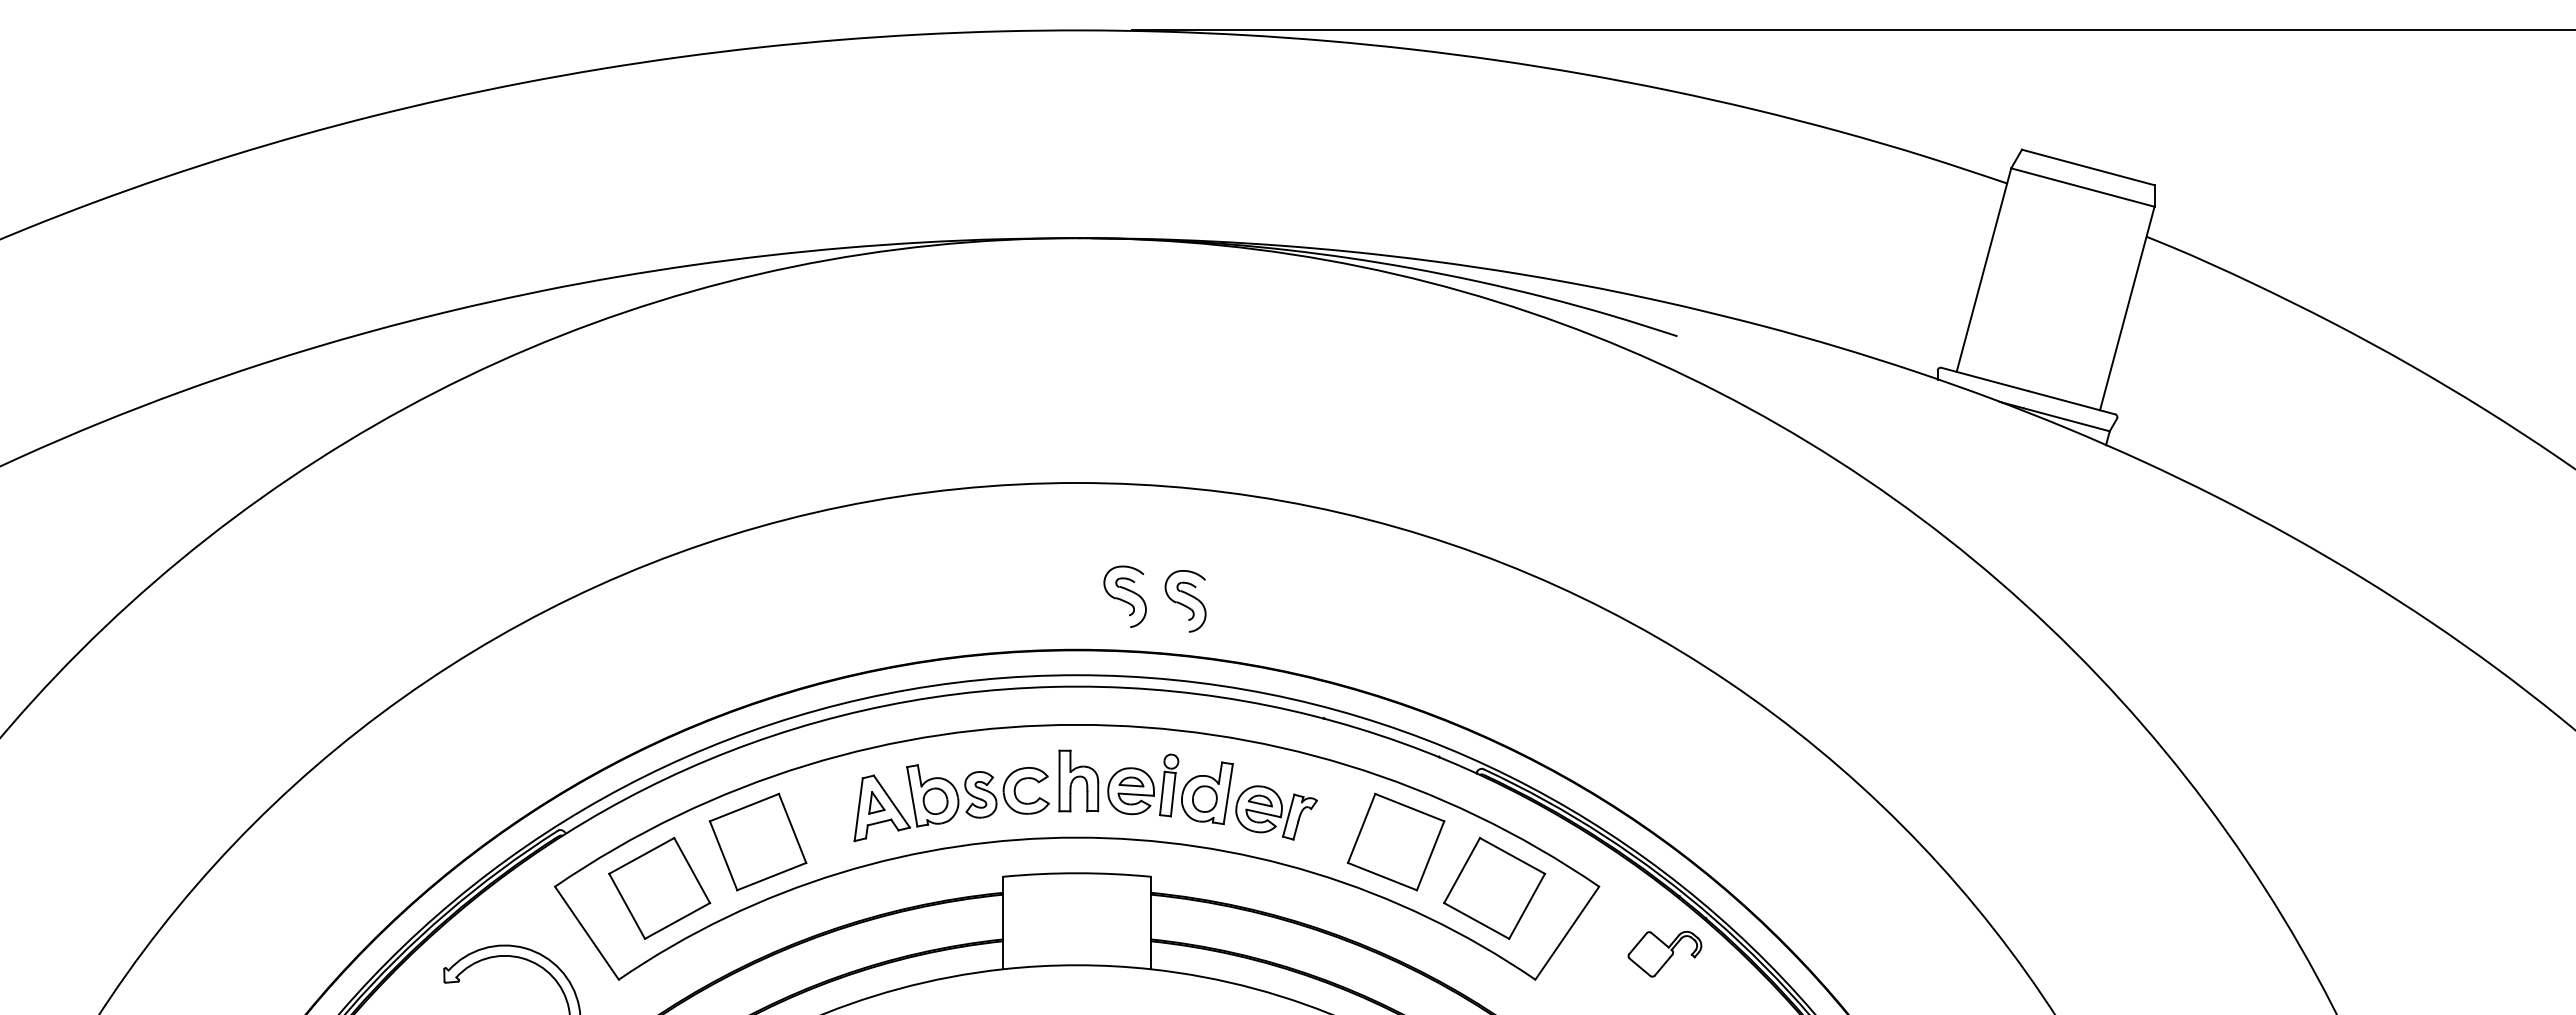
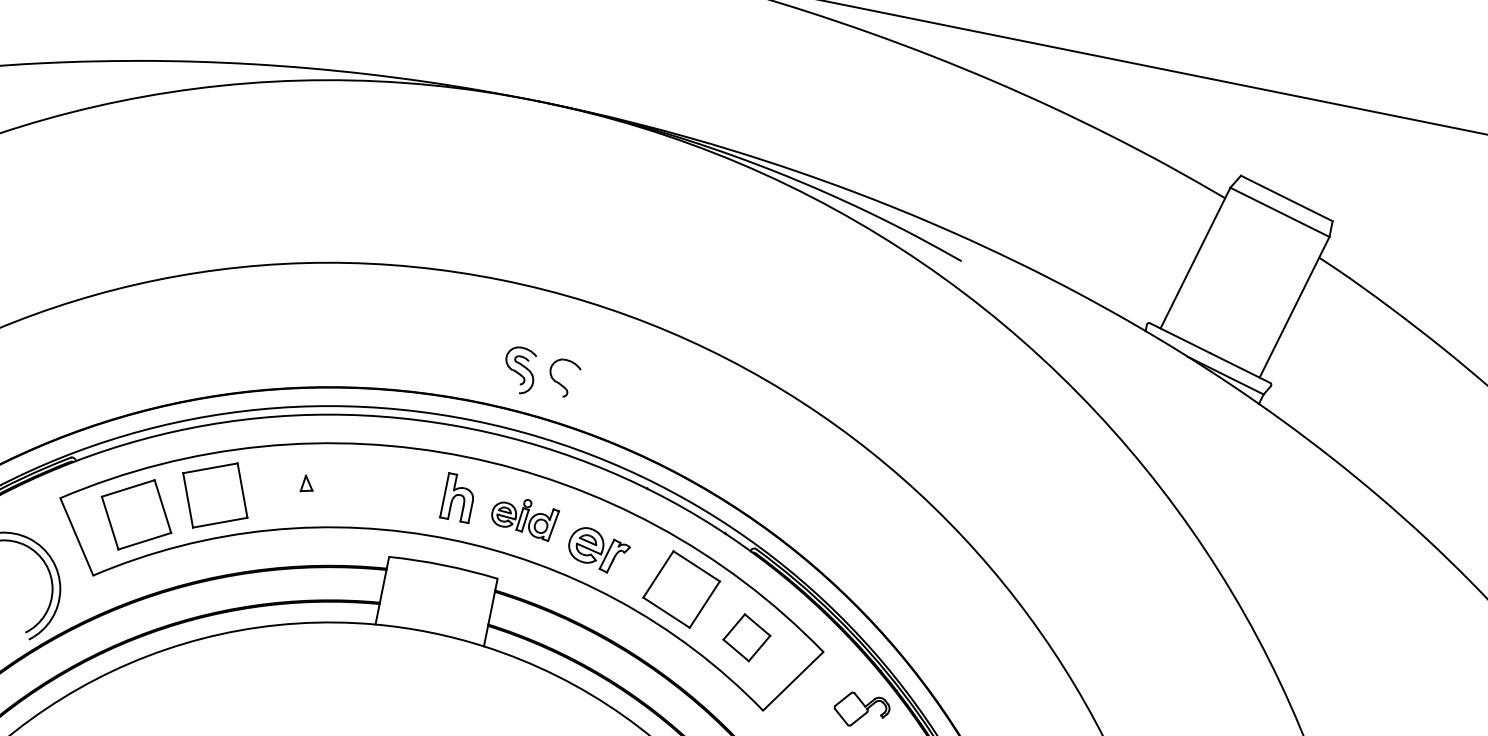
part: (1195, 599) -> (570, 382), removed
part: (1170, 789) -> (524, 517), size x0.7
part: (951, 803) -> (362, 495), removed
part: (1494, 887) -> (746, 637), size x0.6

